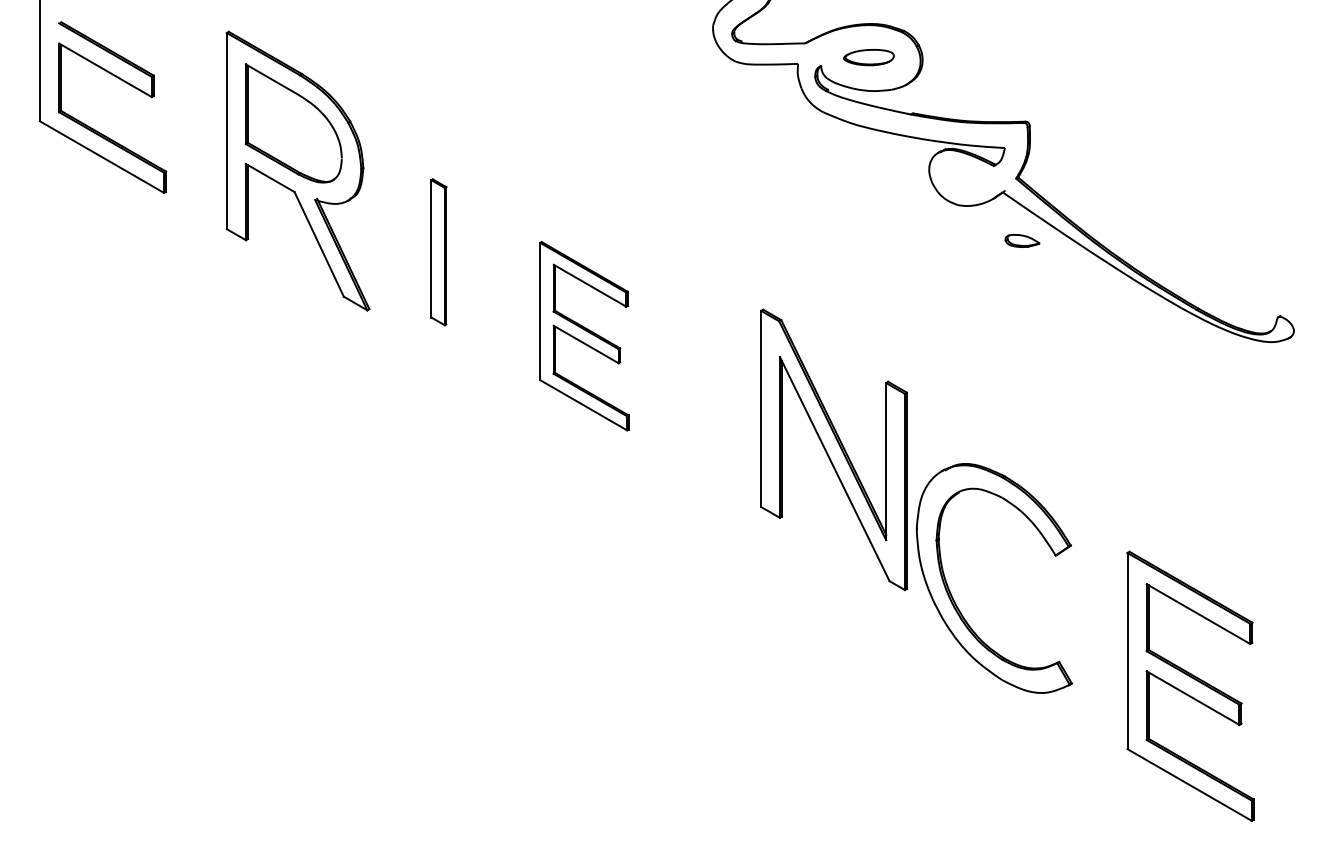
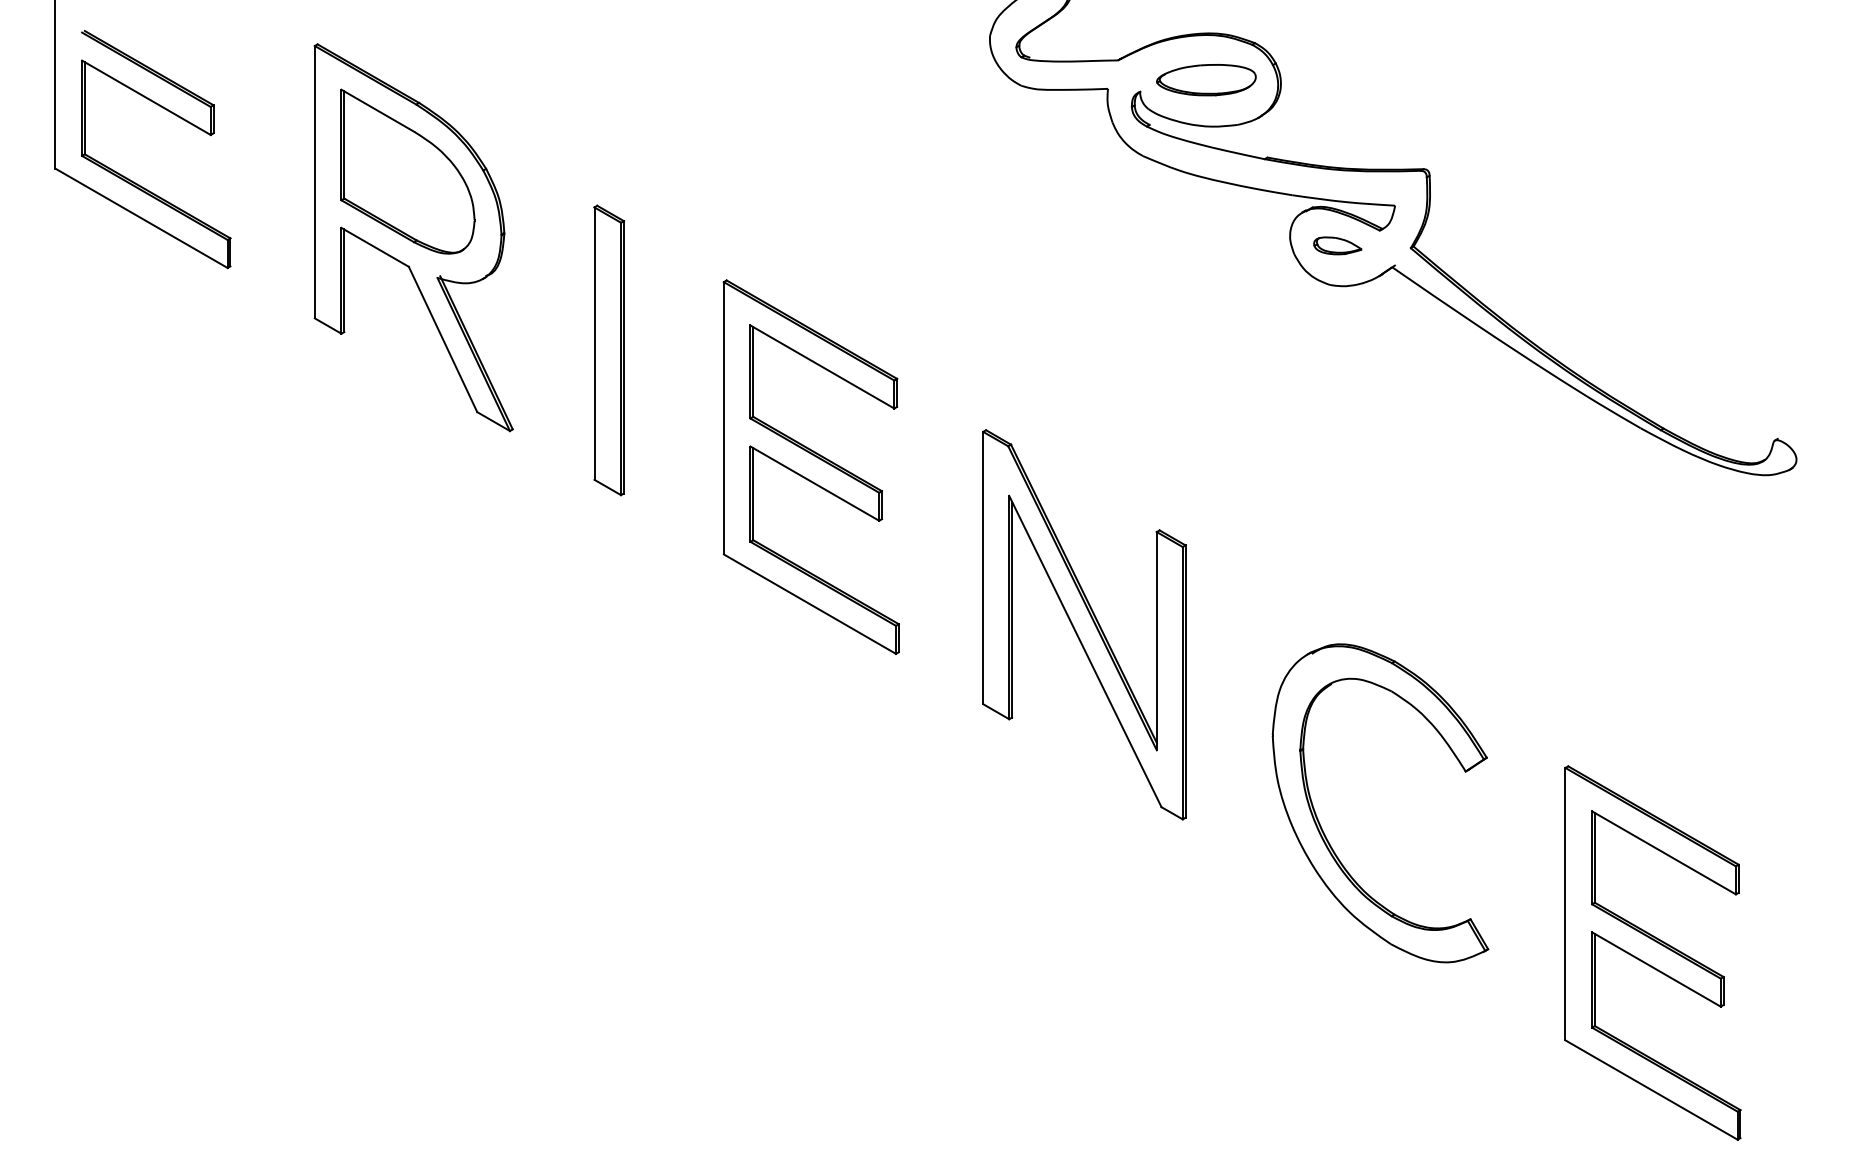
part: (868, 57) -> (1205, 80), size x1.43
part: (1022, 240) -> (1337, 245), moved
part: (438, 252) -> (608, 350), size x1.43
part: (584, 335) -> (811, 466), size x1.43
part: (834, 449) -> (1084, 624), moved

